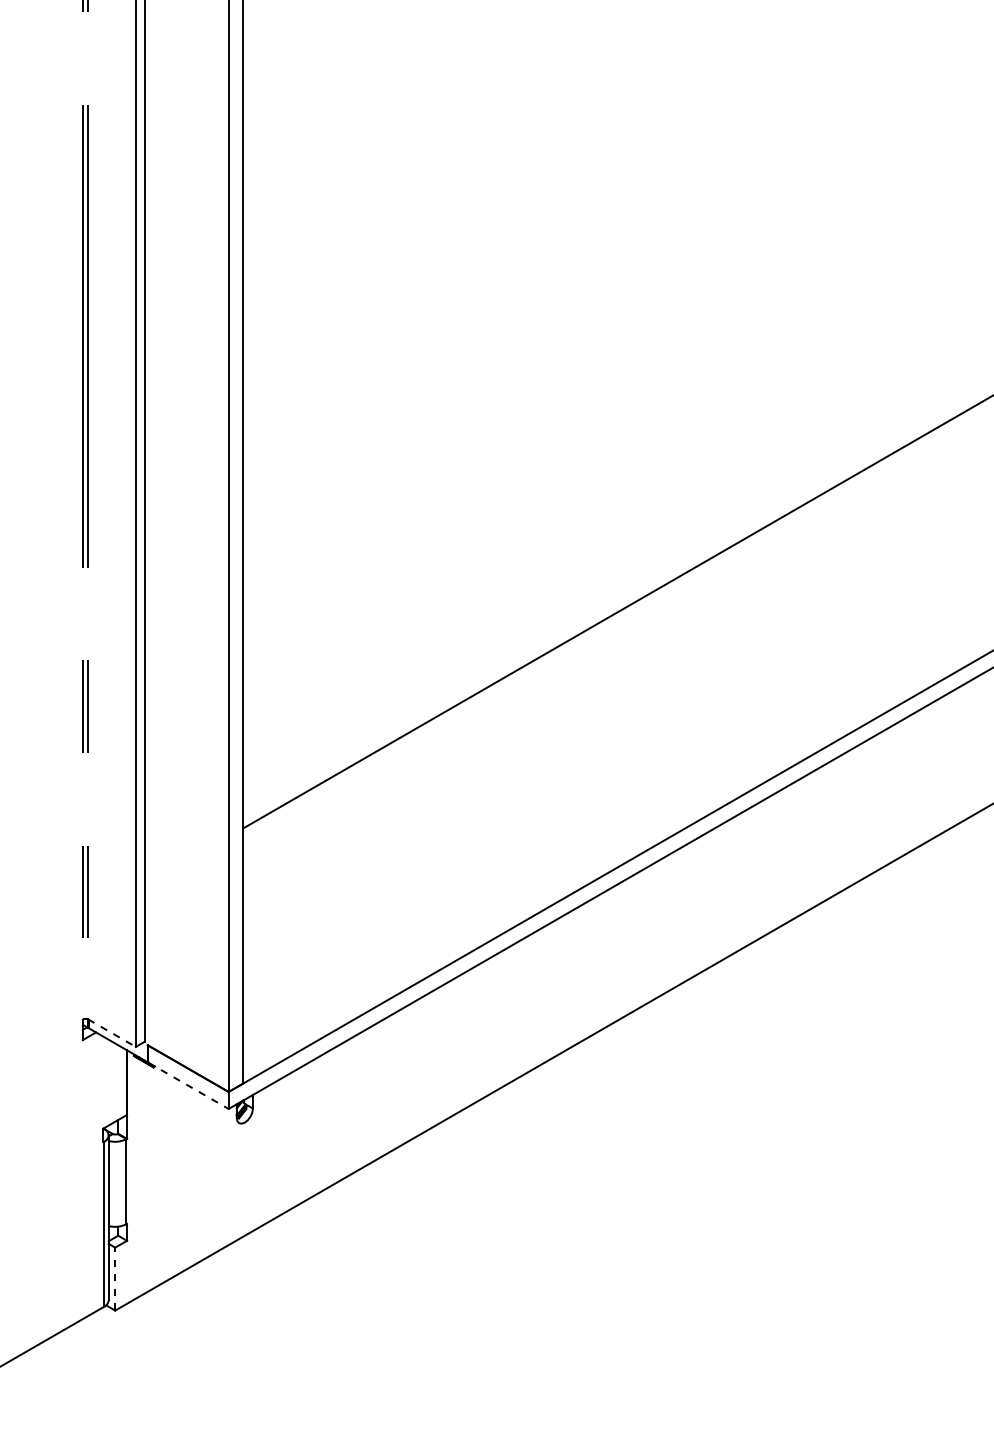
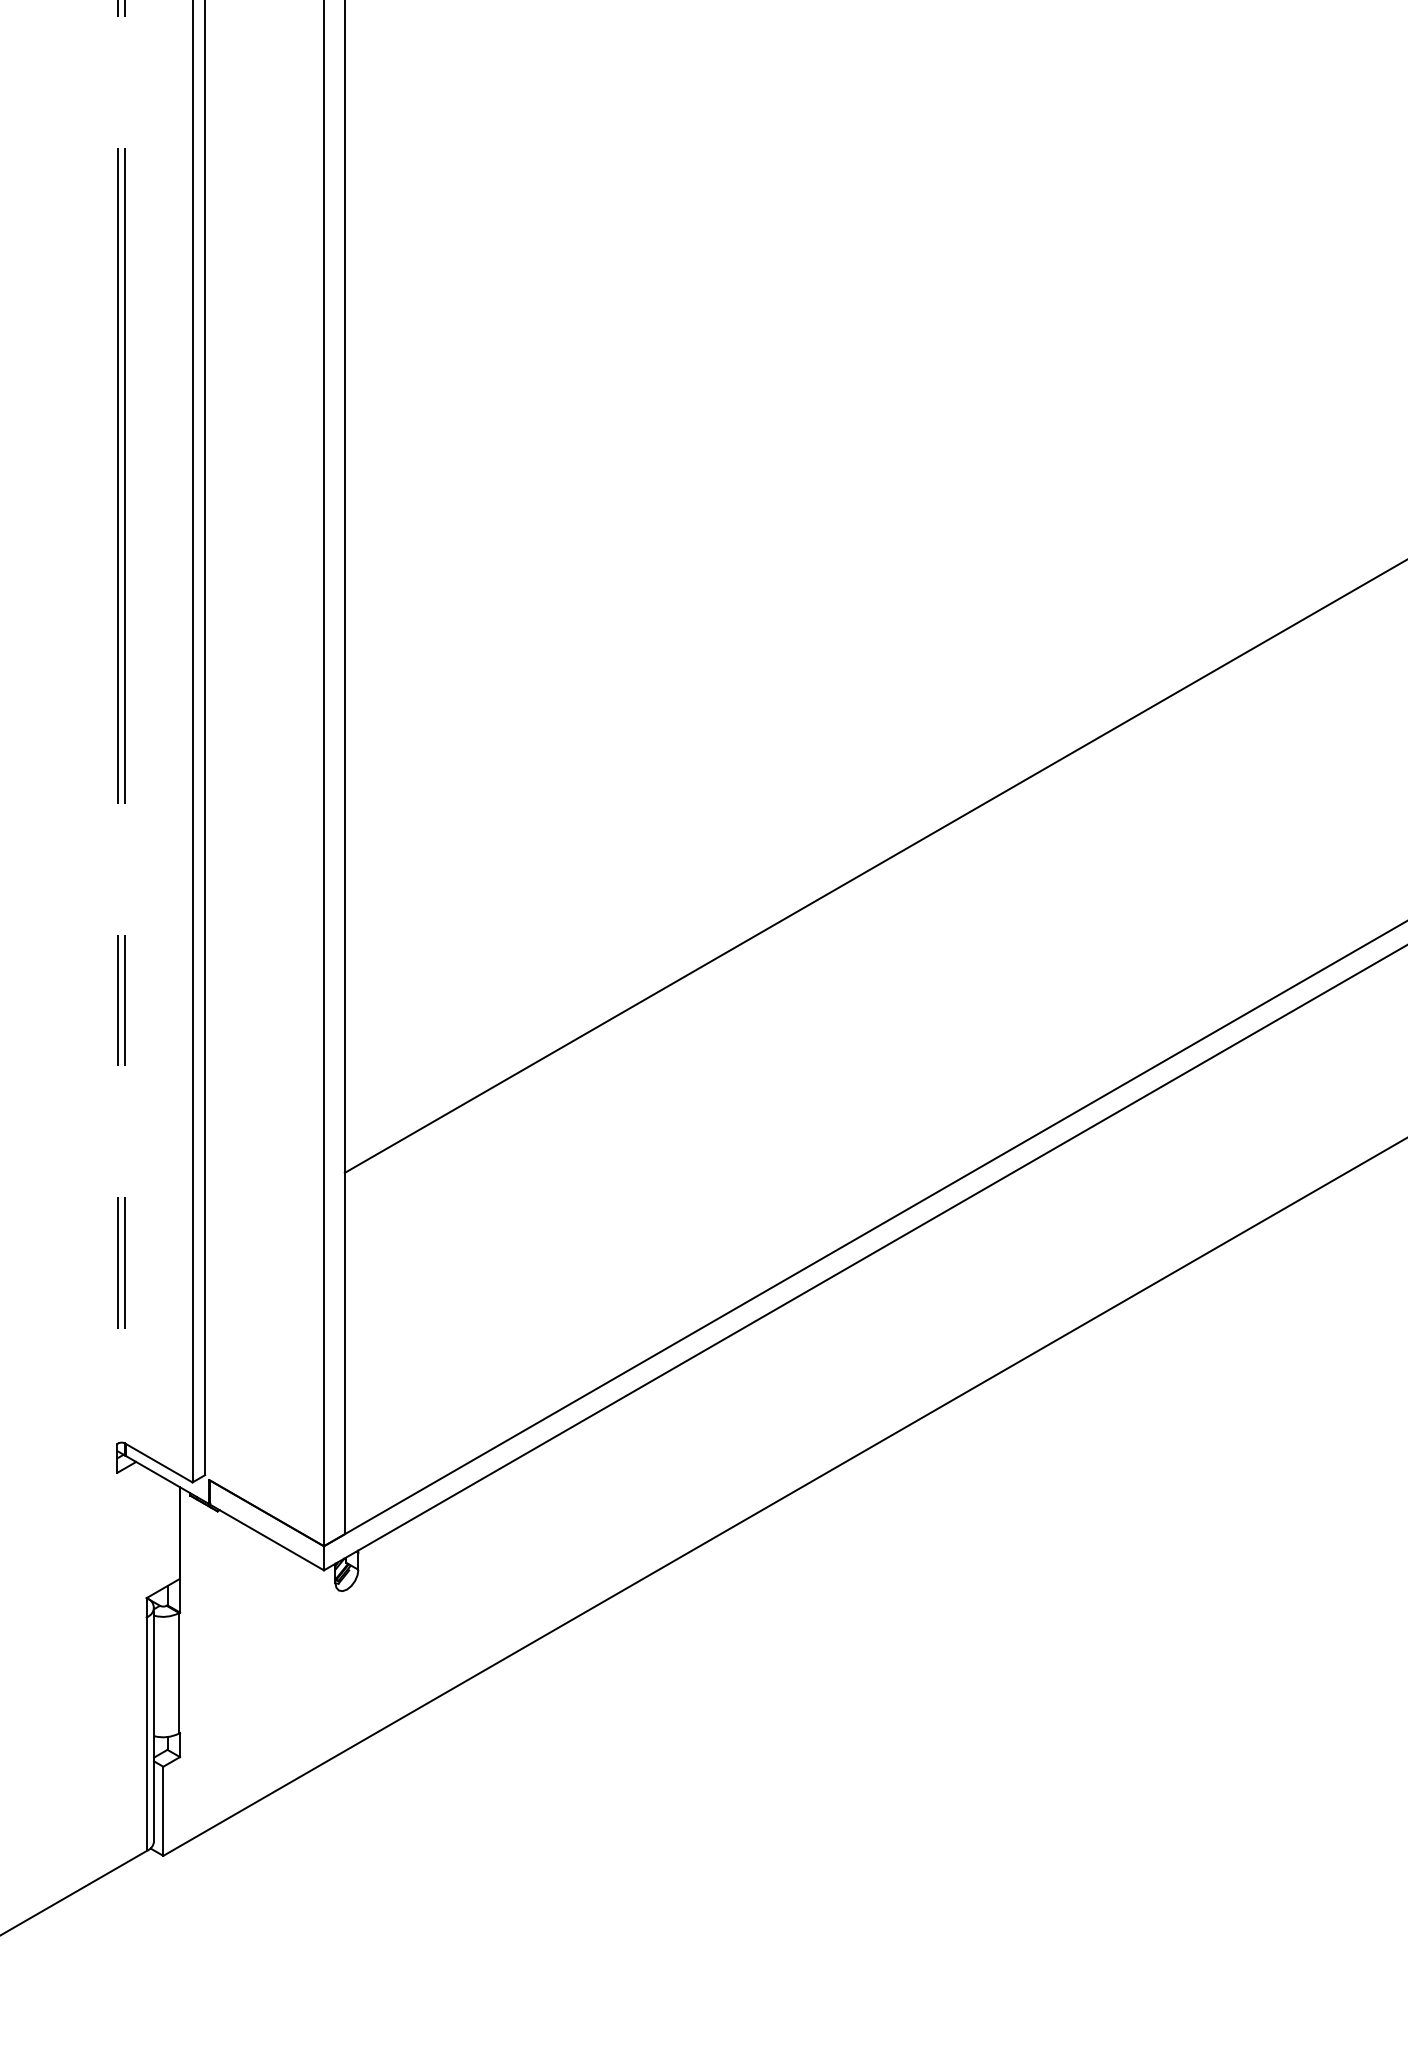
line: (112, 1033) -> (159, 1463), dashed -> solid
line: (188, 1085) -> (267, 1537), dashed -> solid
line: (115, 1279) -> (163, 1811), dashed -> solid

